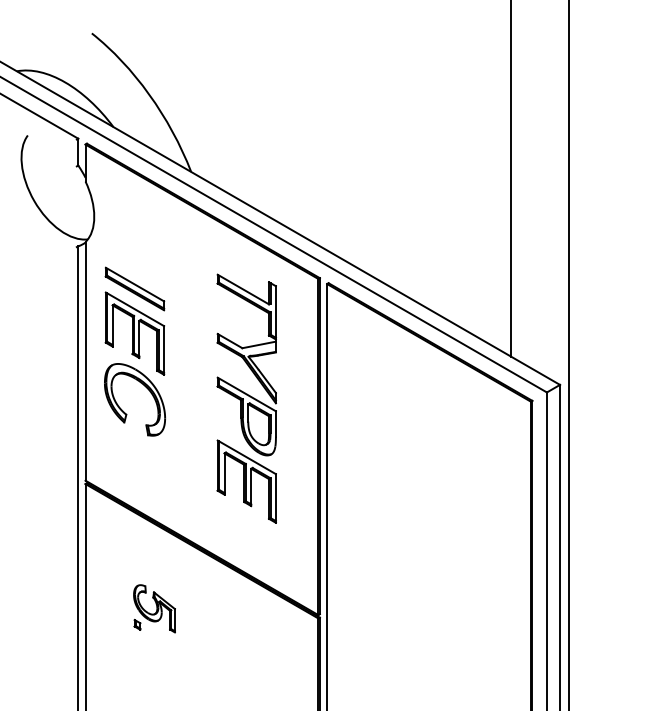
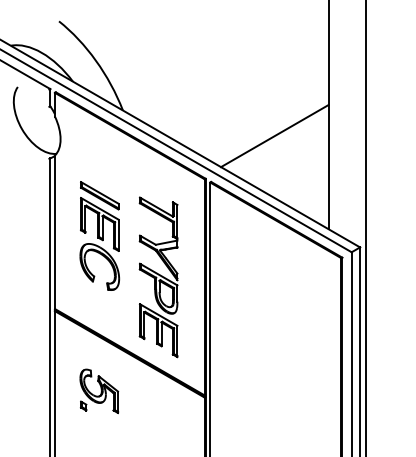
line: (426, 212) -> (274, 136), added
part: (134, 350) -> (99, 235), moved
part: (246, 399) -> (158, 277), moved
part: (154, 608) -> (99, 391), size x1.43

